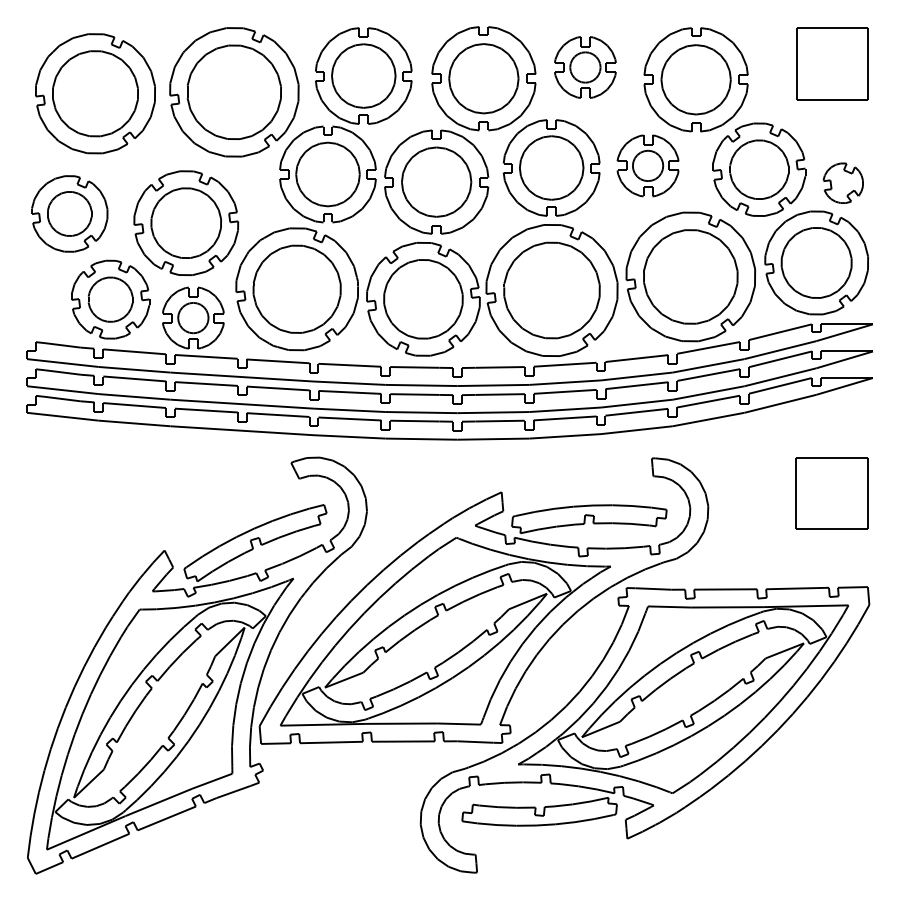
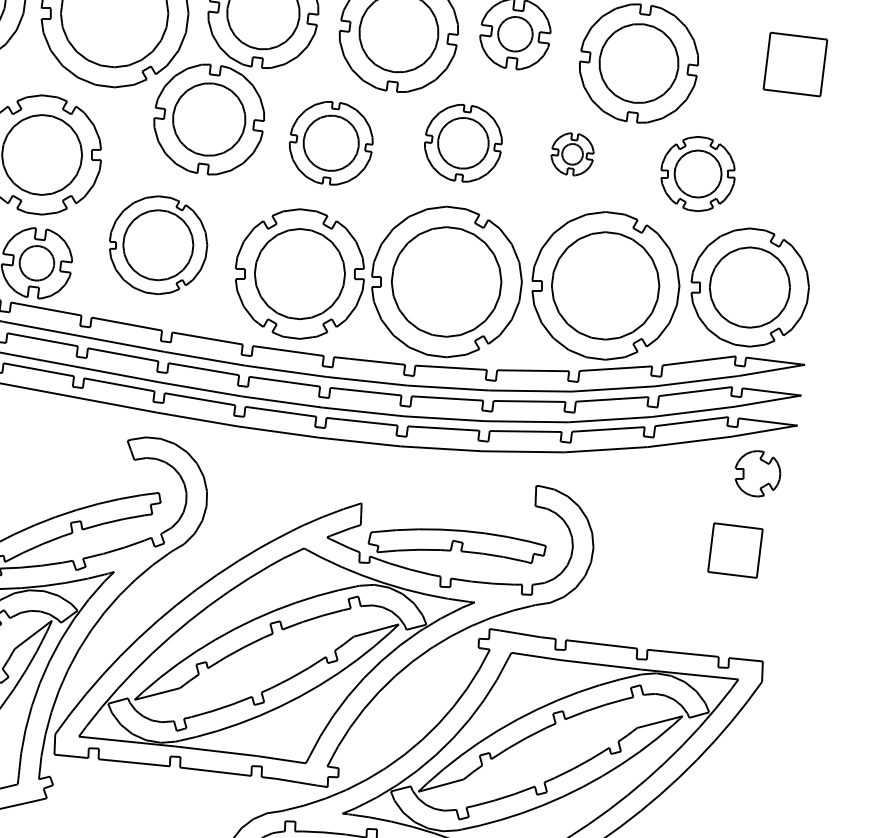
part: (832, 63) -> (795, 64), size x0.7
part: (647, 165) -> (572, 153), size x0.6
part: (551, 167) -> (463, 142), size x0.7
part: (759, 169) -> (698, 173), size x0.7
part: (436, 181) -> (331, 142), size x0.7
part: (842, 182) -> (756, 472), moved
part: (296, 289) -> (157, 245), size x0.7
part: (831, 493) -> (734, 550), size x0.6

